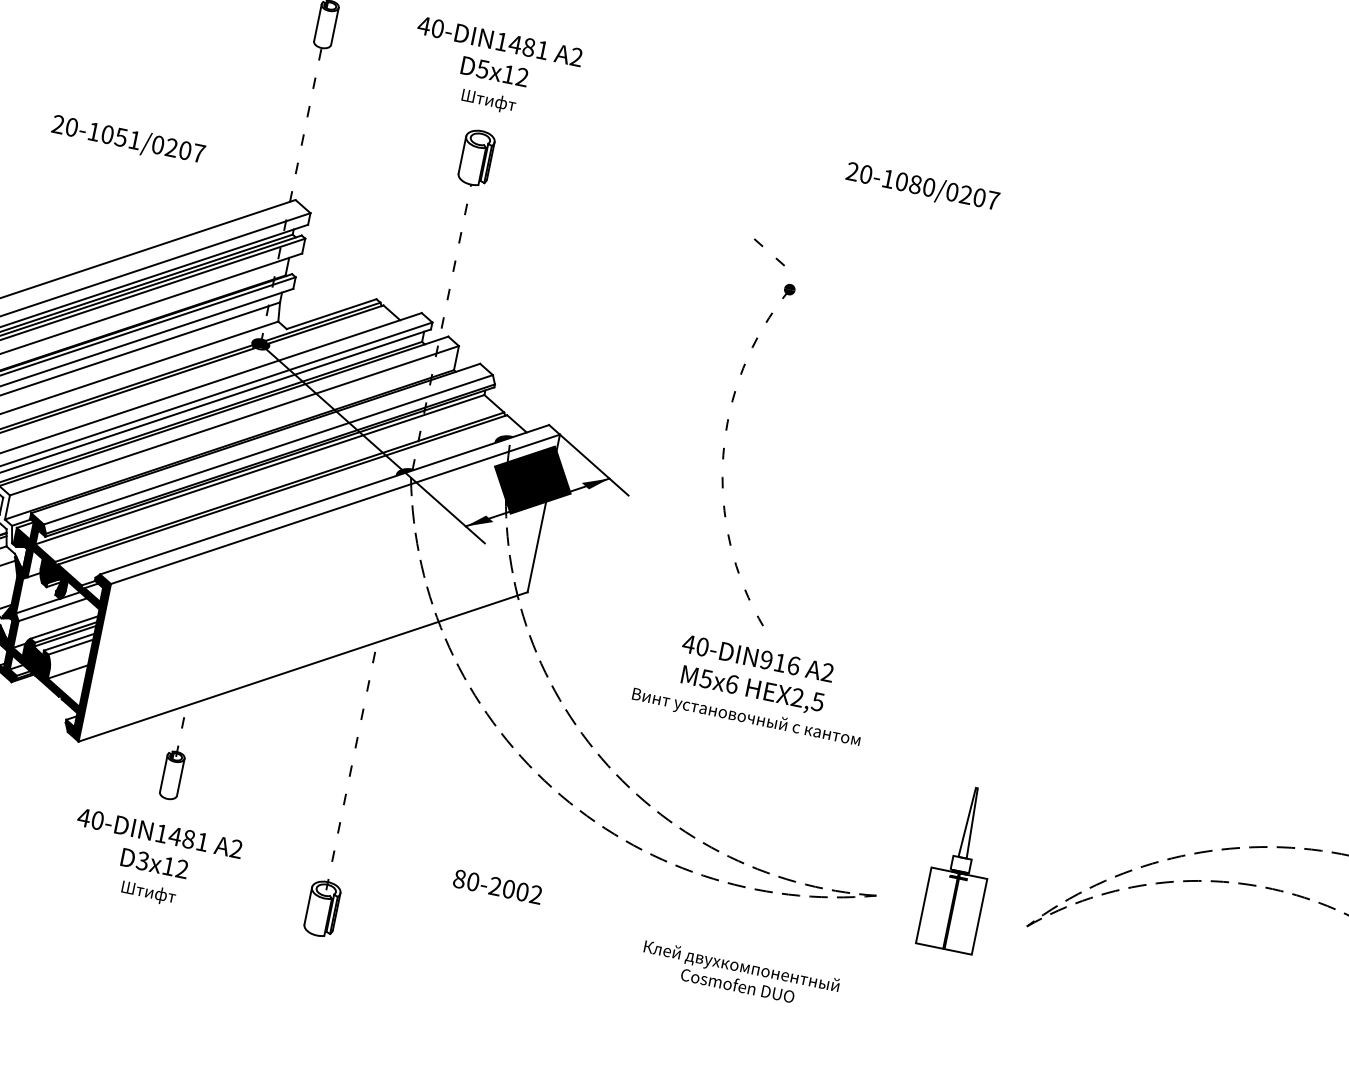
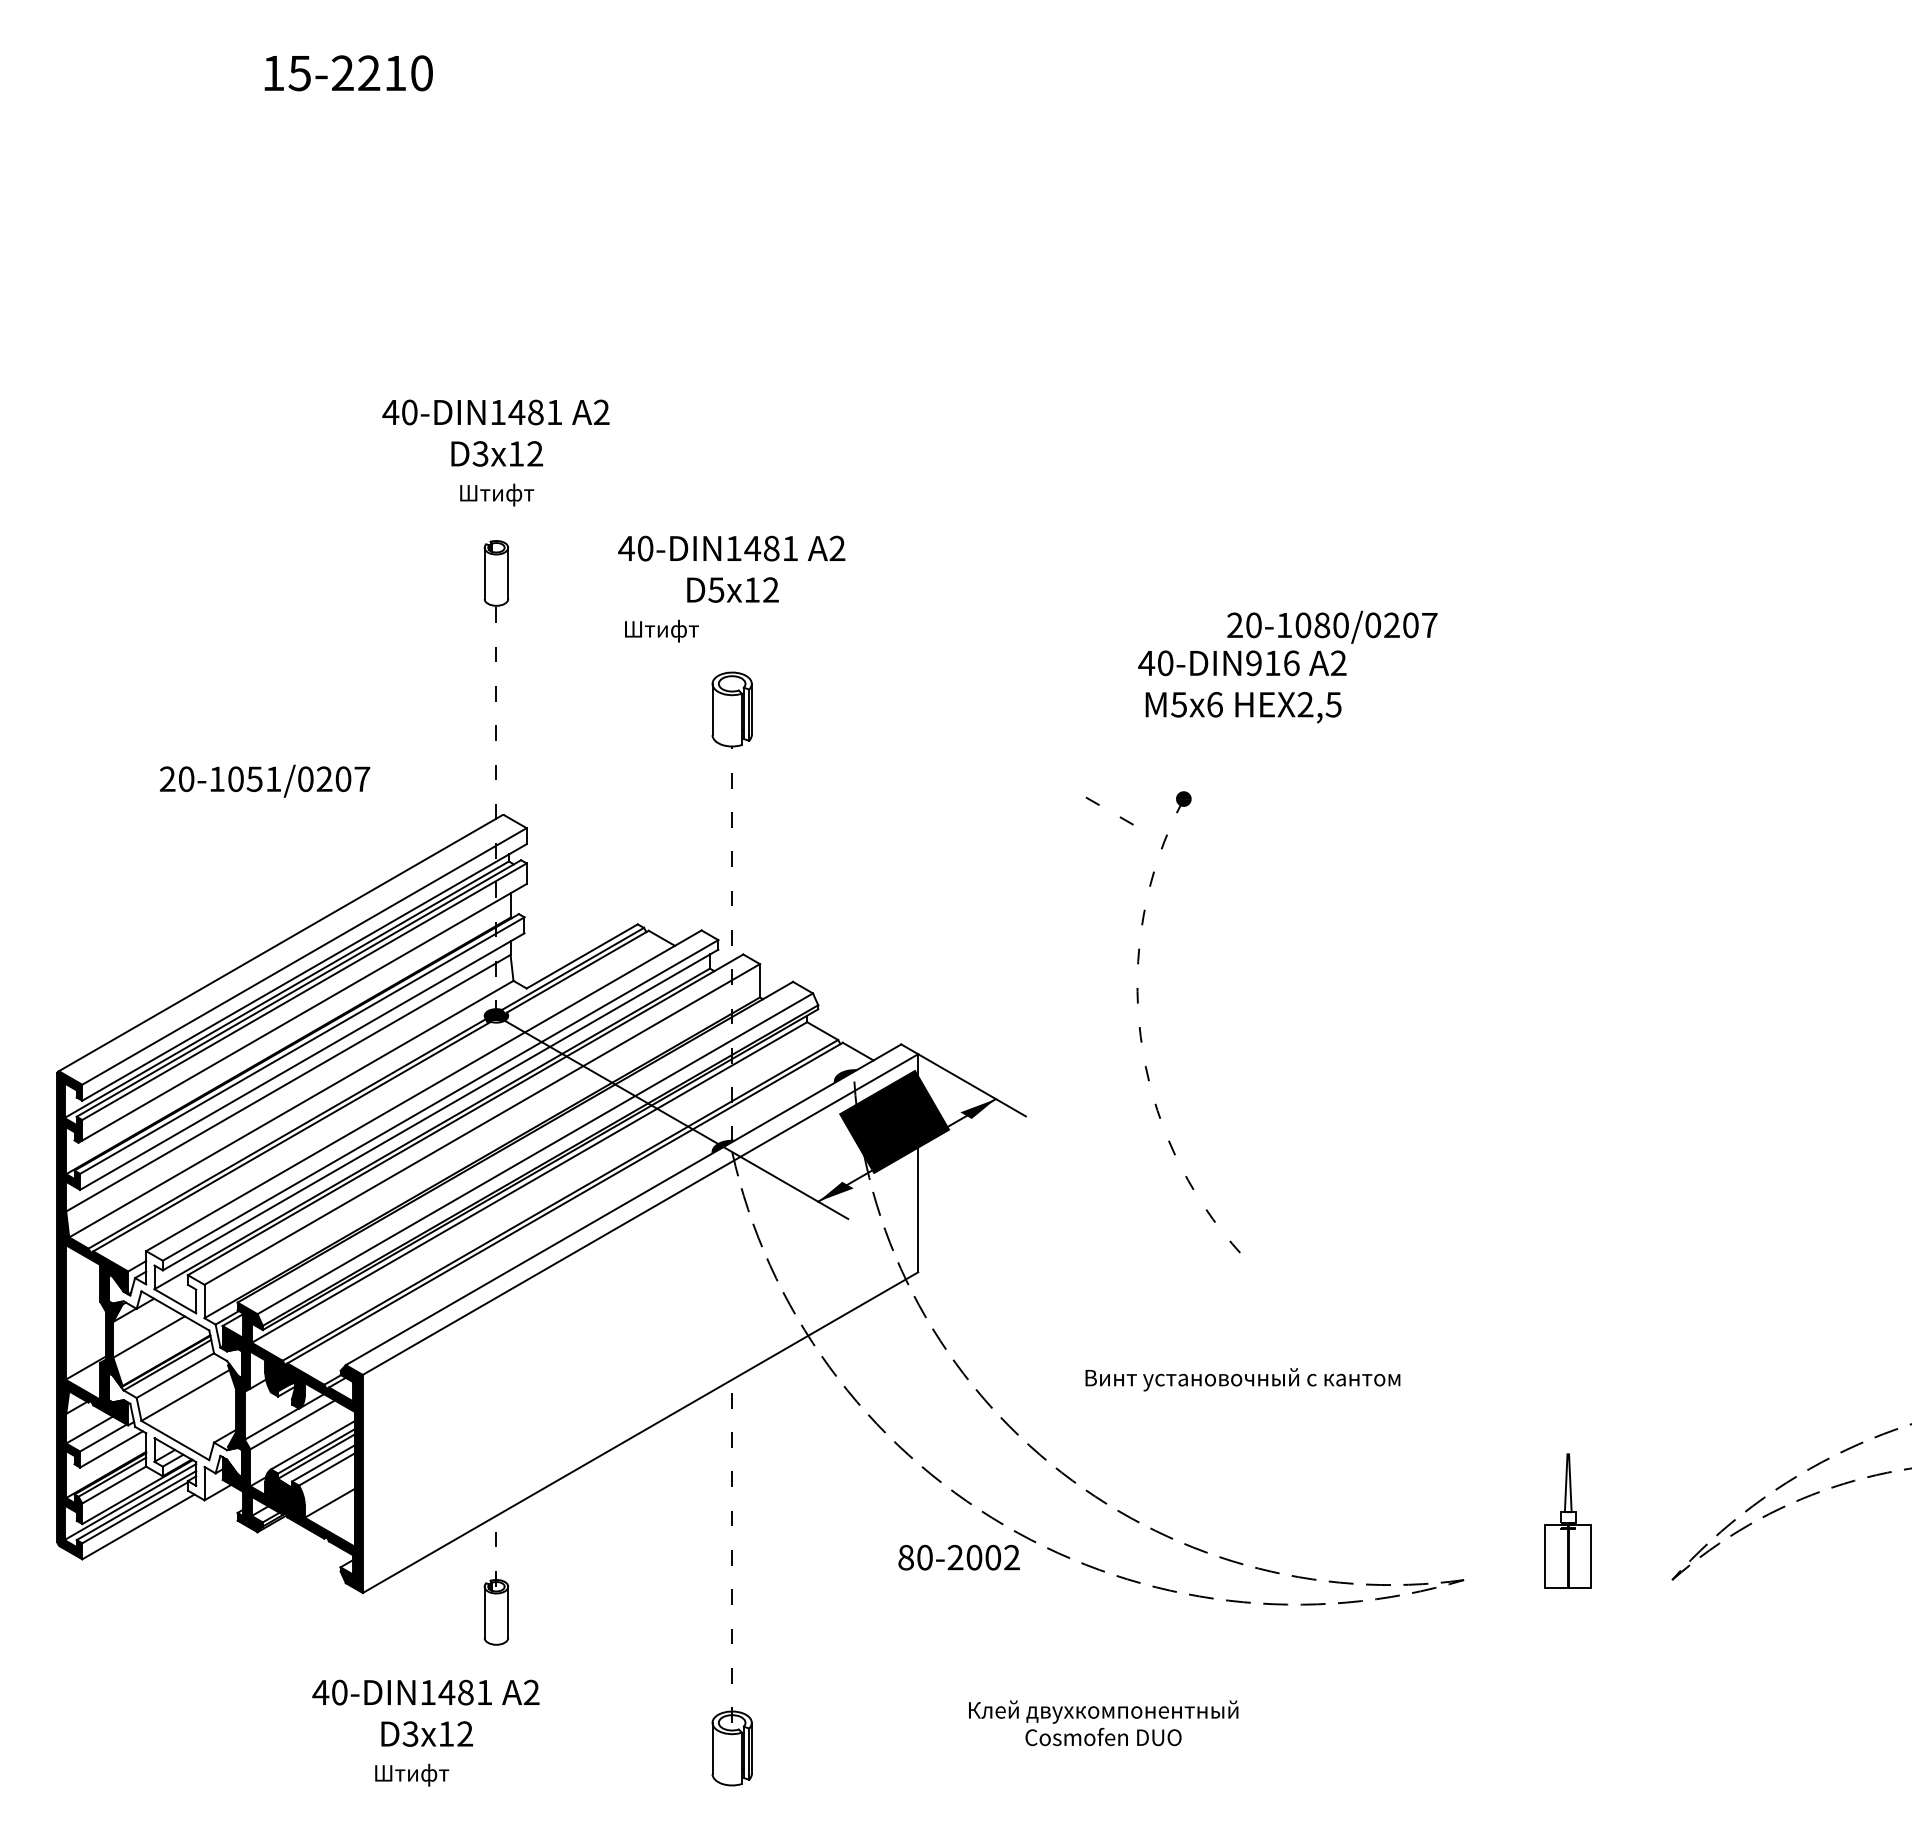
text: (488, 100) -> (661, 630), moved
line: (762, 246) -> (1099, 805), moved
text: (754, 675) -> (1242, 686), moved
text: (156, 847) -> (425, 1712), moved
part: (960, 868) -> (1568, 1520), size x0.6
text: (497, 886) -> (958, 1557), moved
text: (149, 892) -> (412, 1774), moved
text: (739, 975) -> (1103, 1723), moved

